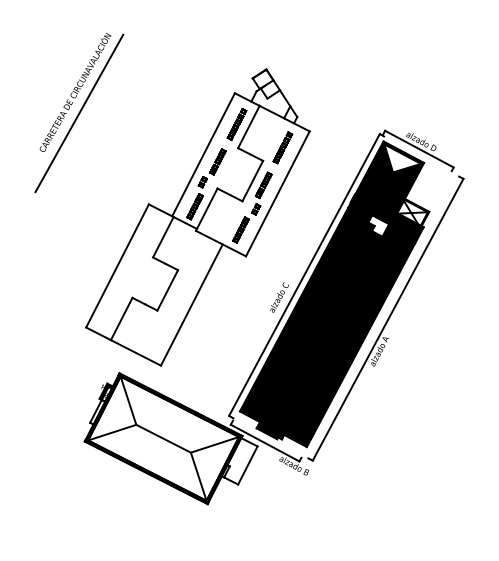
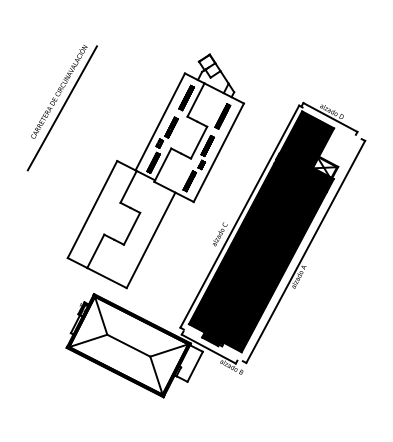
part: (78, 113) -> (61, 108), moved
fill: (401, 158) -> (316, 124), added
fill: (378, 225) -> (298, 177), added

